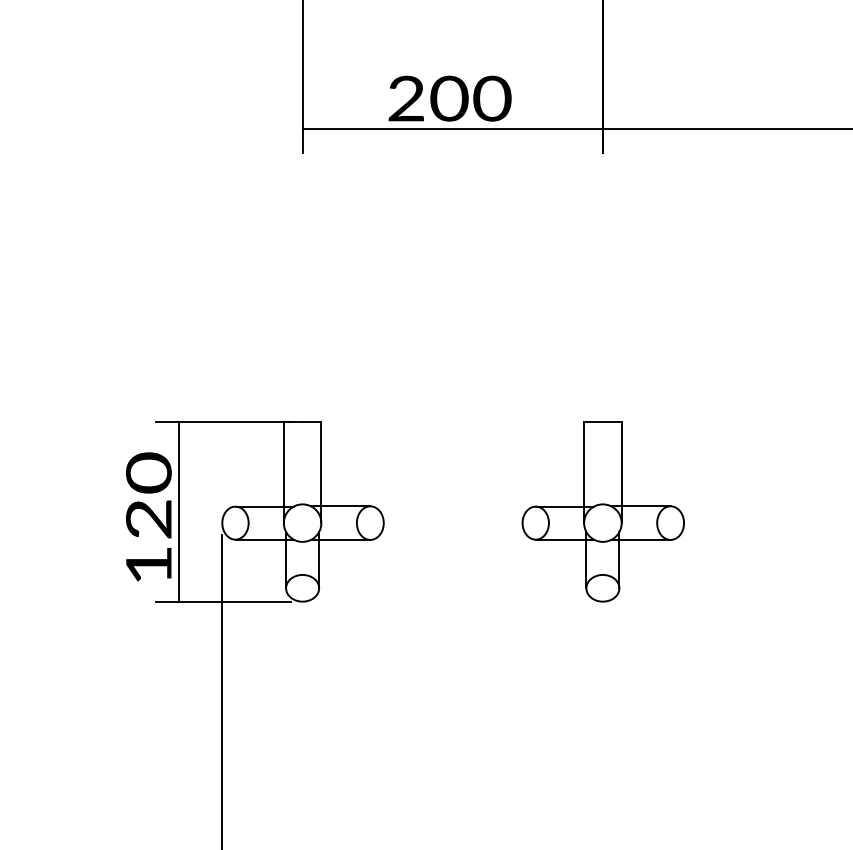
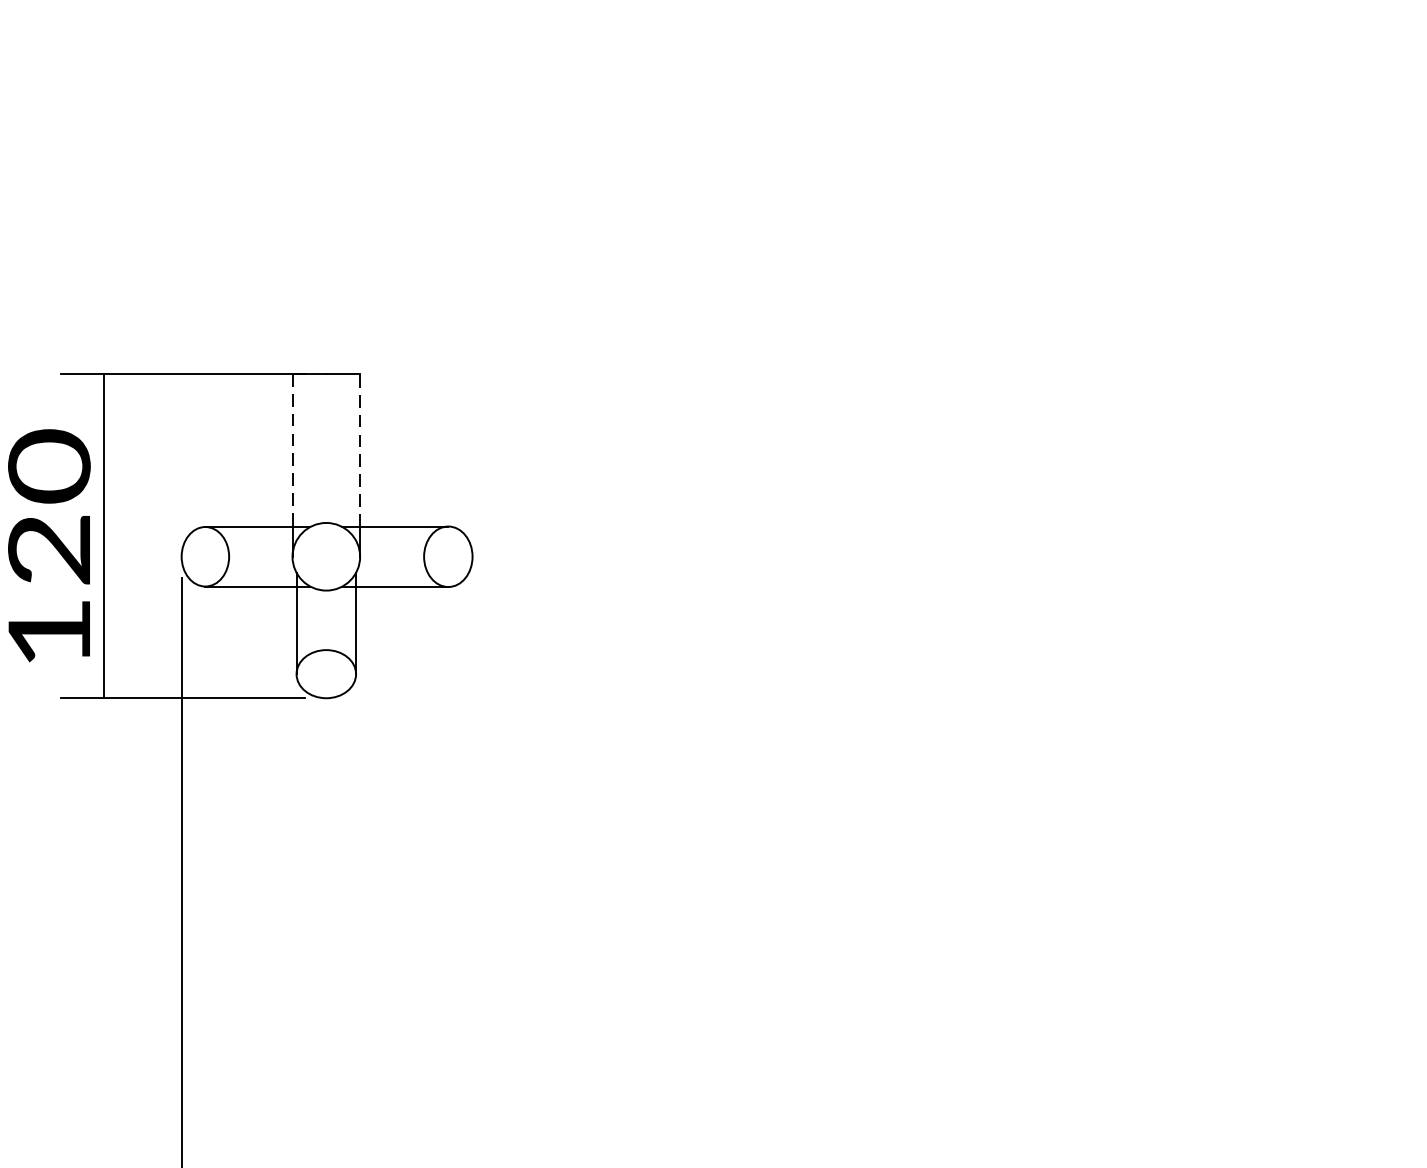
line: (321, 463) -> (360, 449), solid -> dashed
line: (283, 464) -> (291, 451), solid -> dashed
part: (602, 511) -> (866, 535), removed

